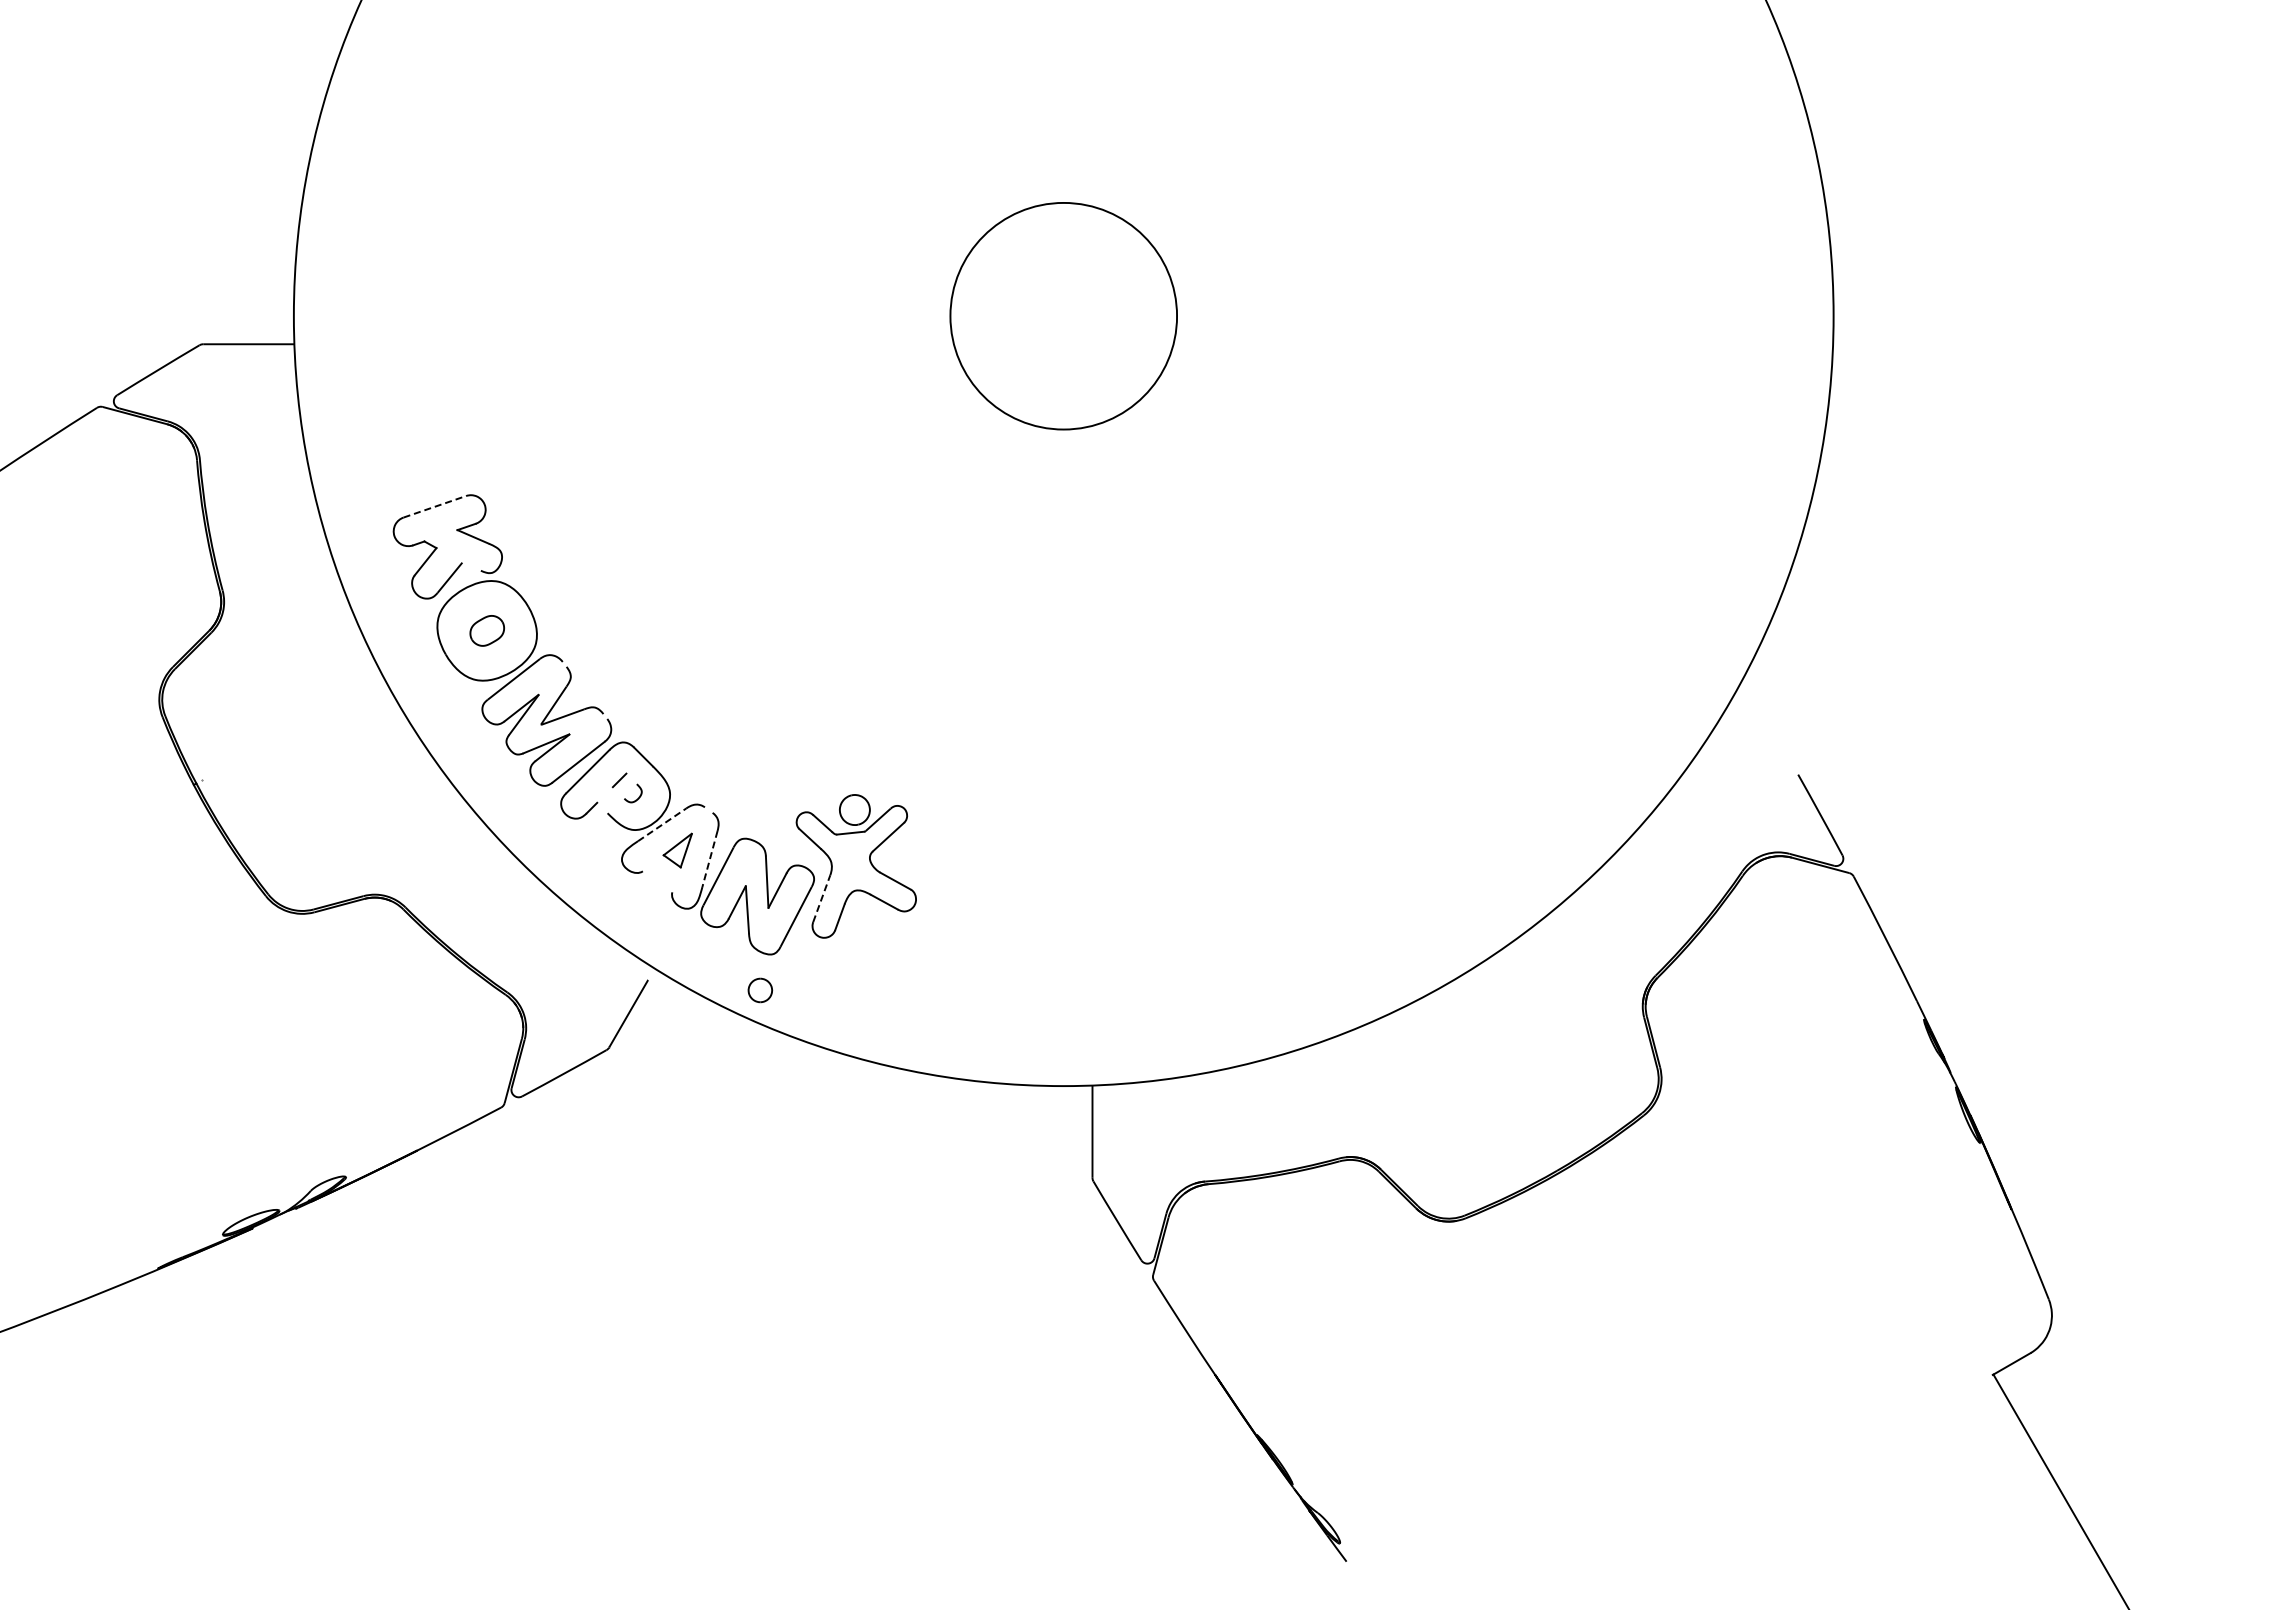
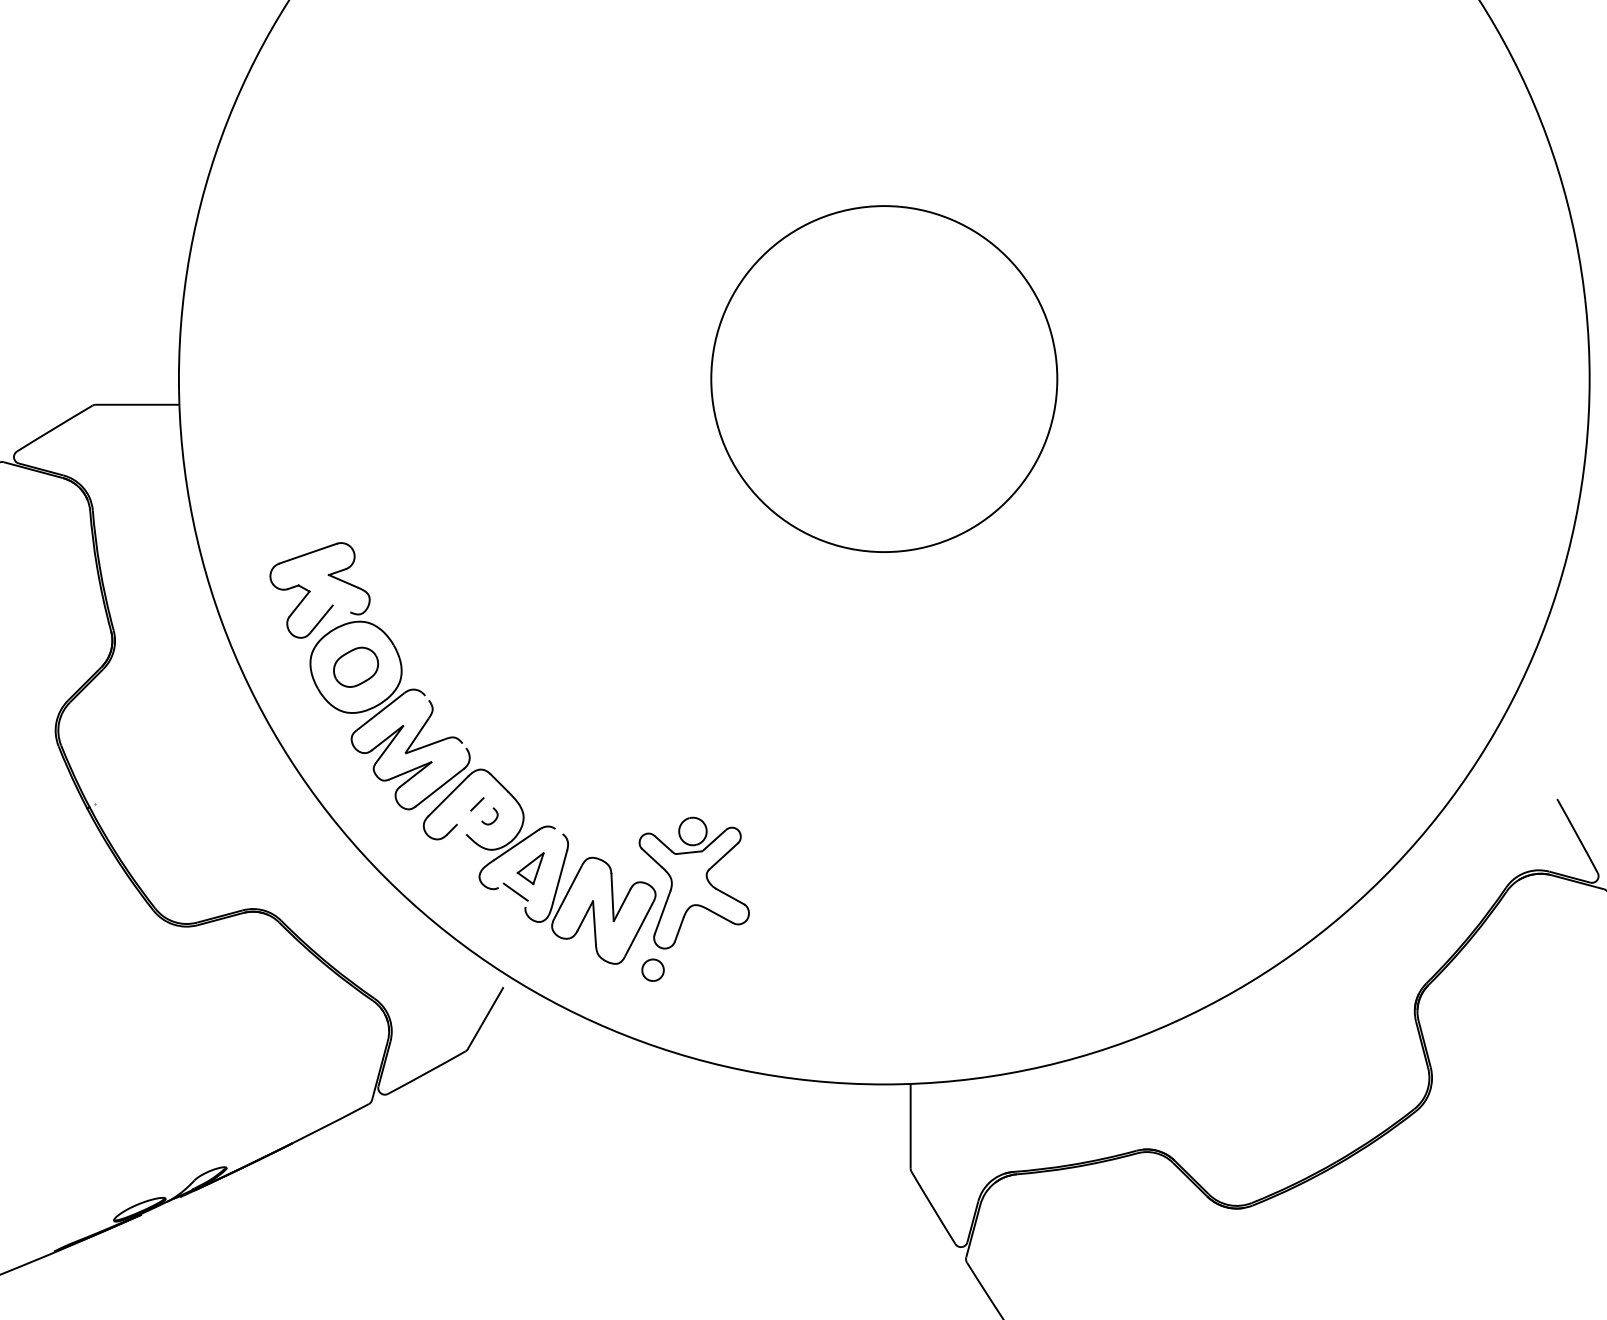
circle: (1063, 316) -> (884, 379), size x1.67
line: (435, 506) -> (308, 553), dashed -> solid
part: (487, 630) -> (356, 667), size x1.43
line: (662, 824) -> (516, 844), dashed -> solid
line: (709, 859) -> (559, 876), dashed -> solid
line: (661, 876) -> (515, 892), added
line: (821, 898) -> (662, 912), dashed -> solid
part: (760, 990) -> (653, 970), moved

